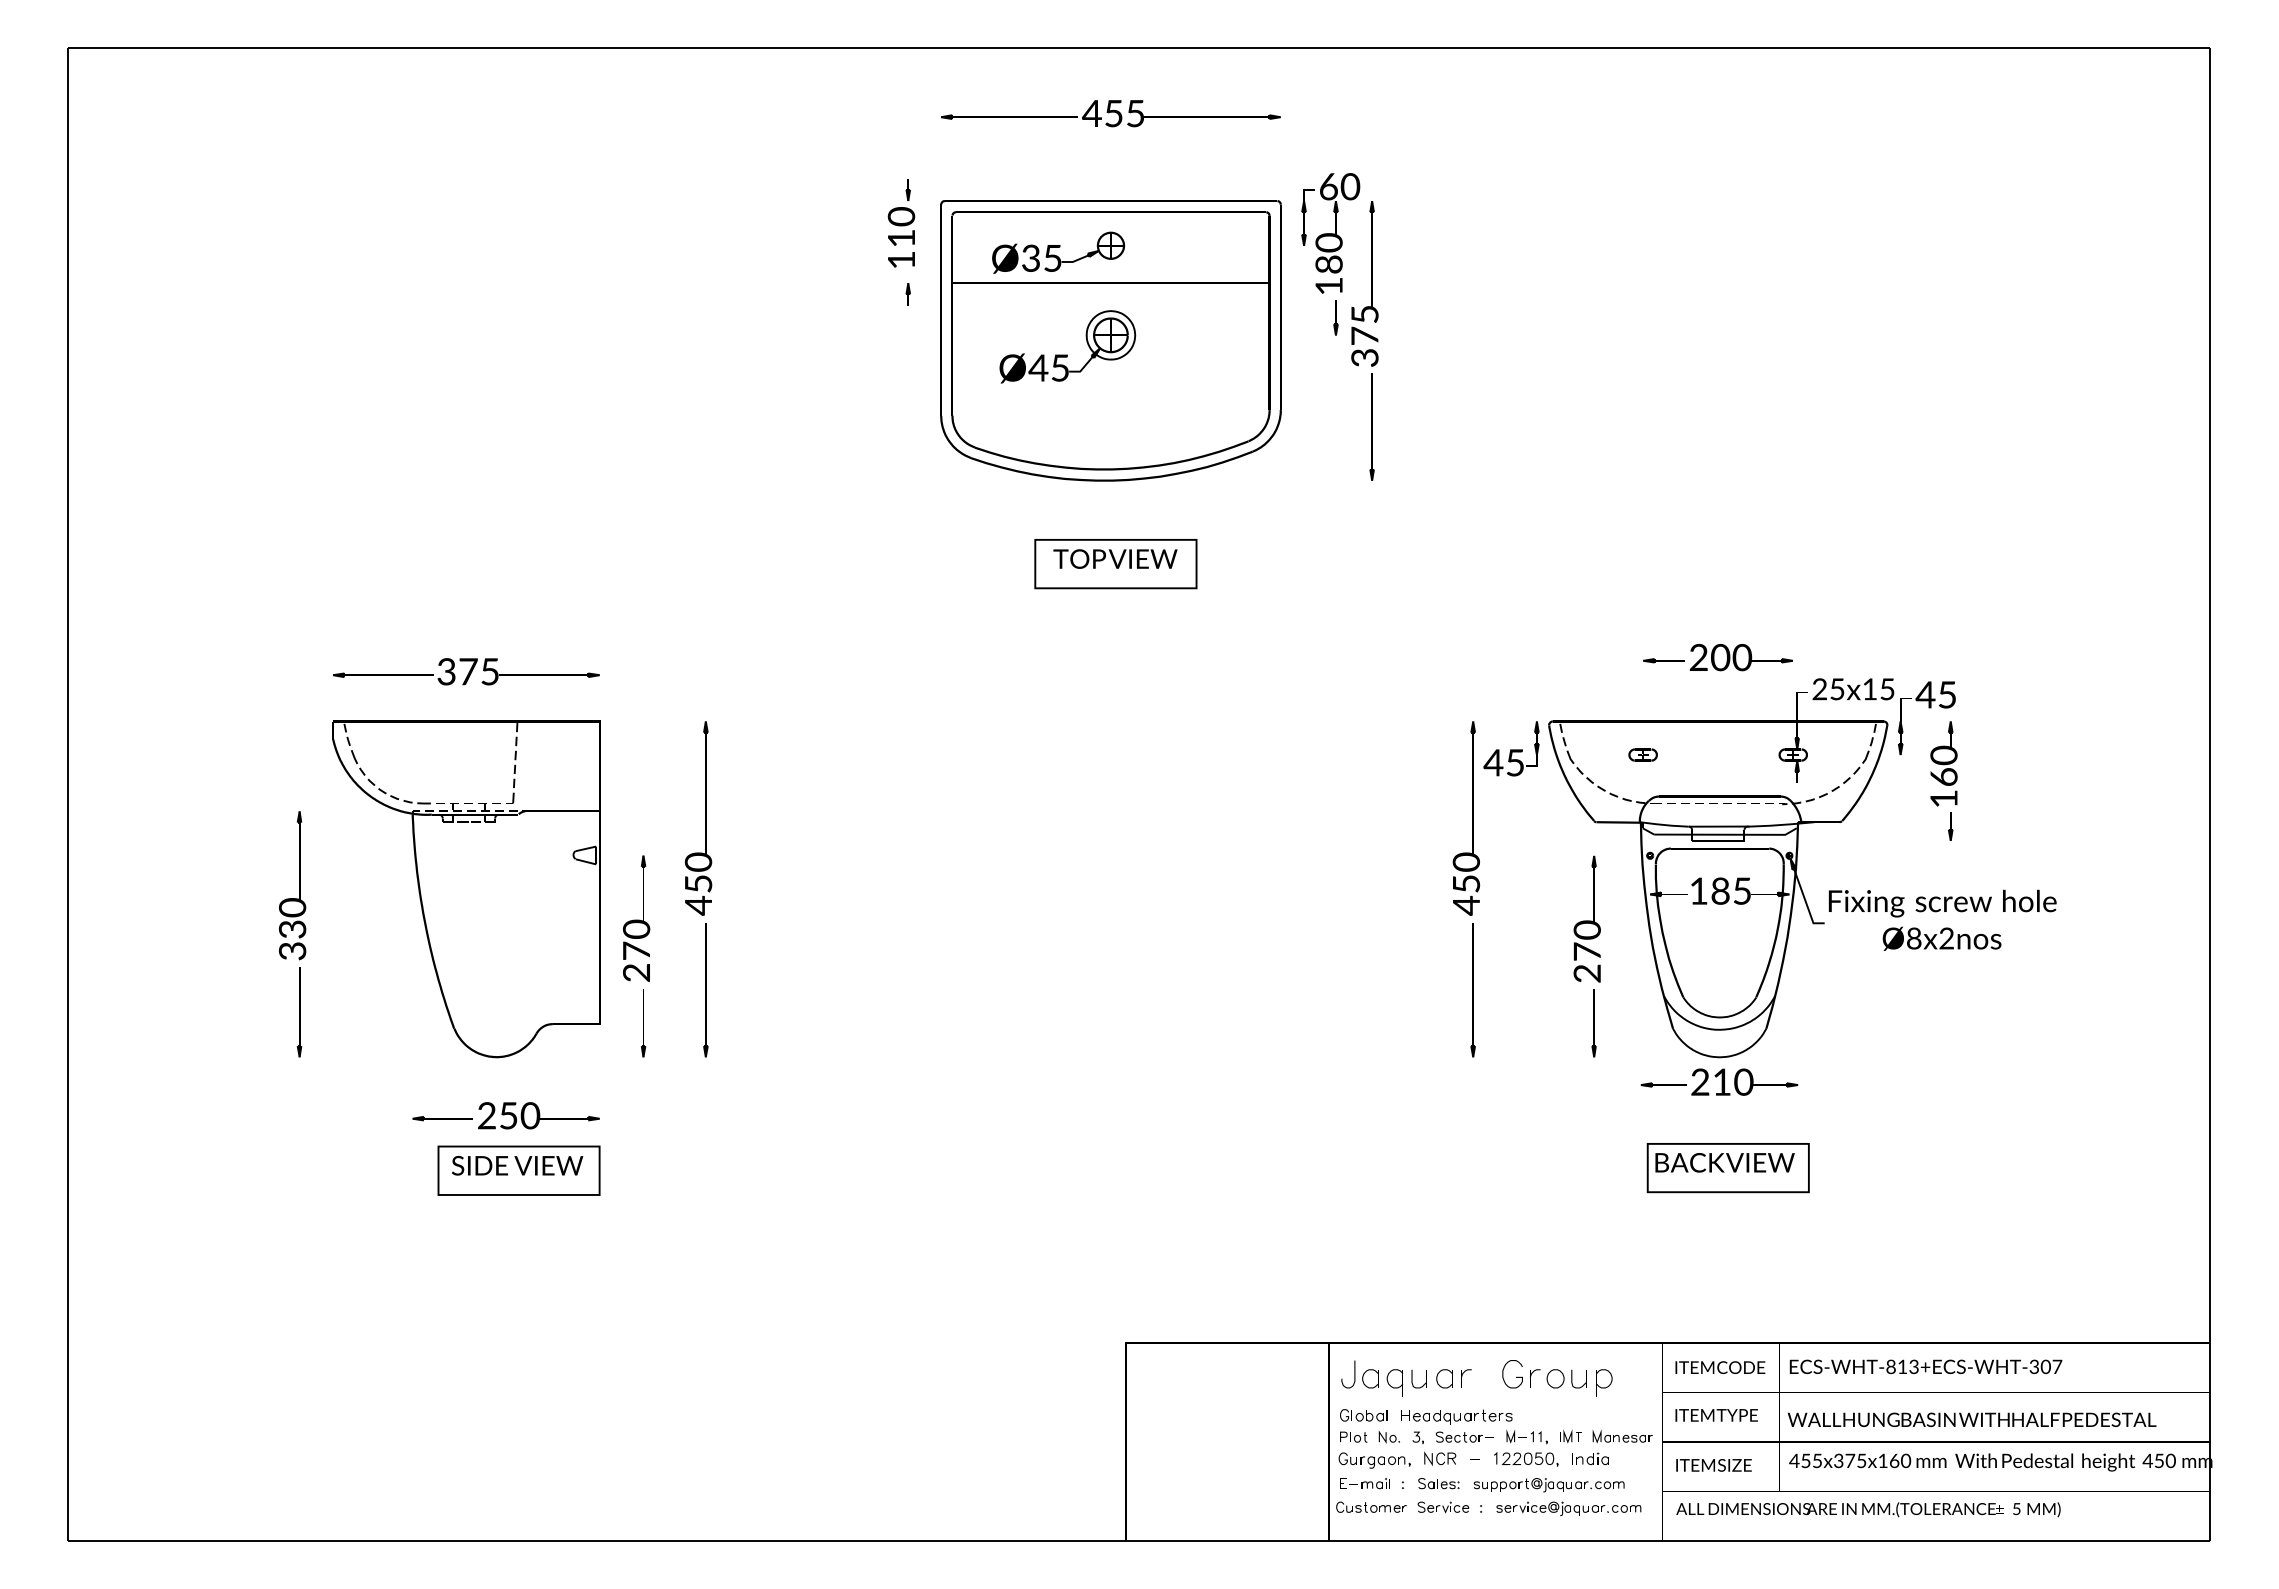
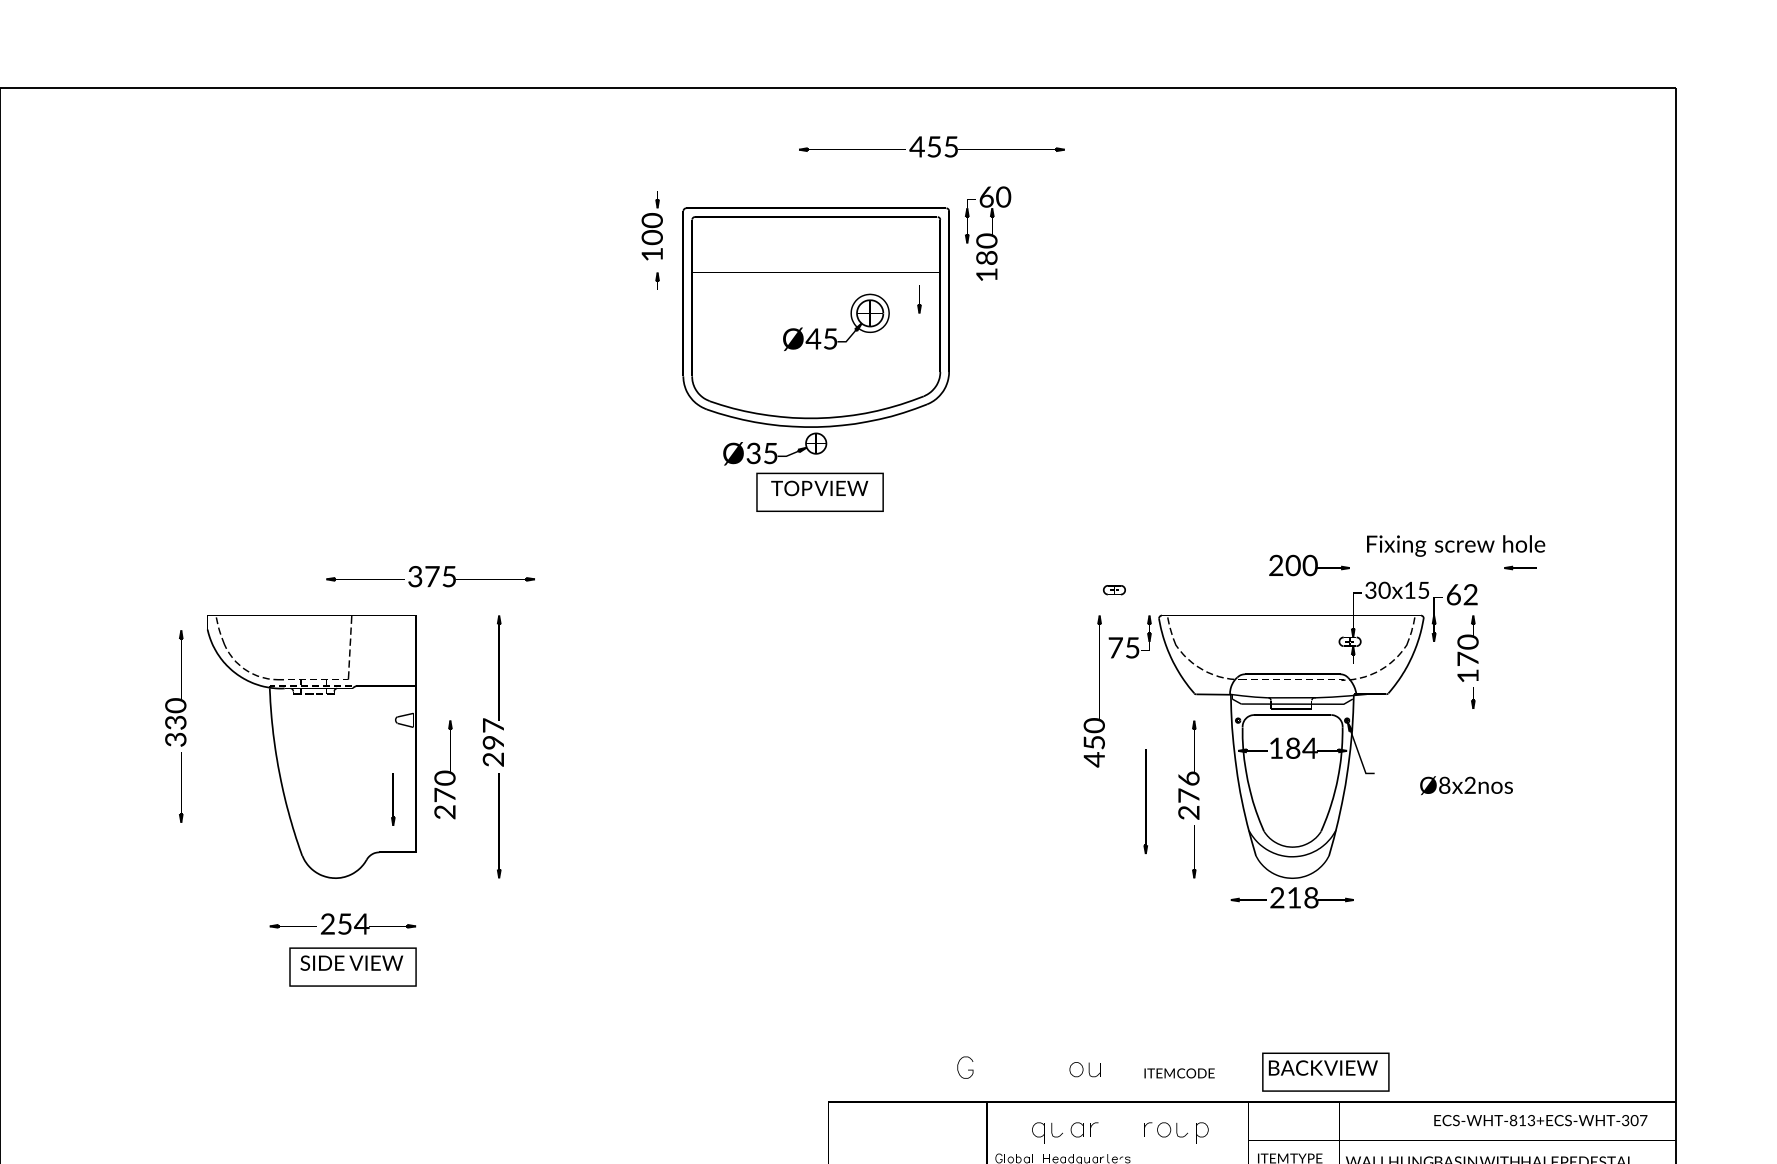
part: (1110, 113) -> (931, 146), moved
text: (901, 238) -> (652, 237), 110 -> 100
part: (1058, 252) -> (775, 448), moved
part: (1335, 317) -> (919, 299), moved
part: (1364, 340) -> (1014, 317), removed
part: (1067, 354) -> (836, 328), moved
part: (1663, 660) -> (1520, 567), moved
part: (466, 671) -> (430, 576), moved
text: (1828, 689) -> (1377, 590), 25x15 -> 30x15
text: (1935, 694) -> (1461, 594), 45 -> 62
part: (1642, 754) -> (1113, 589), moved
text: (1493, 762) -> (1115, 647), 45 -> 75
text: (1943, 776) -> (1467, 658), 160 -> 170
text: (698, 883) -> (493, 742), 450 -> 297
text: (1742, 890) -> (1310, 747), 185 -> 184
text: (1942, 903) -> (1455, 545), moved
text: (1586, 929) -> (1188, 778), 270 -> 276
part: (292, 934) -> (175, 726), moved
part: (1472, 990) -> (1145, 801), moved
part: (643, 1023) -> (393, 799), moved
text: (1743, 1082) -> (1311, 898), 210 -> 218
text: (530, 1115) -> (361, 923), 250 -> 254
text: (1727, 1168) -> (1325, 1072), moved
part: (1454, 1301) -> (1085, 1069), added
text: (1925, 1366) -> (1540, 1120), moved
text: (1720, 1367) -> (1179, 1073), moved
part: (1359, 1374) -> (1010, 1126), removed
curve: (1516, 1376) -> (968, 1069), moved

